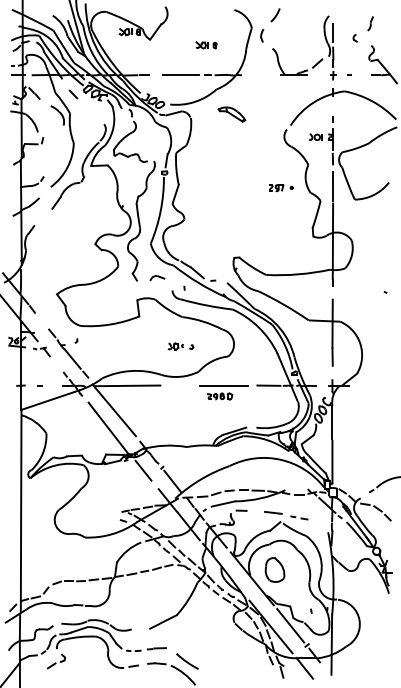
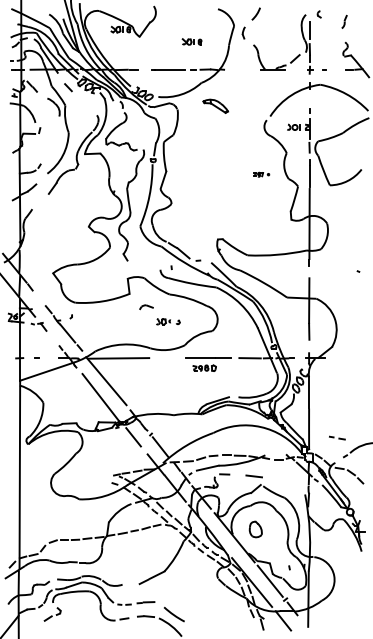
part: (354, 38) -> (318, 14), moved
part: (281, 187) -> (261, 174), size x0.7
part: (157, 278) -> (146, 307), moved
line: (300, 517) -> (338, 437), moved
part: (274, 570) -> (255, 529), size x0.7

